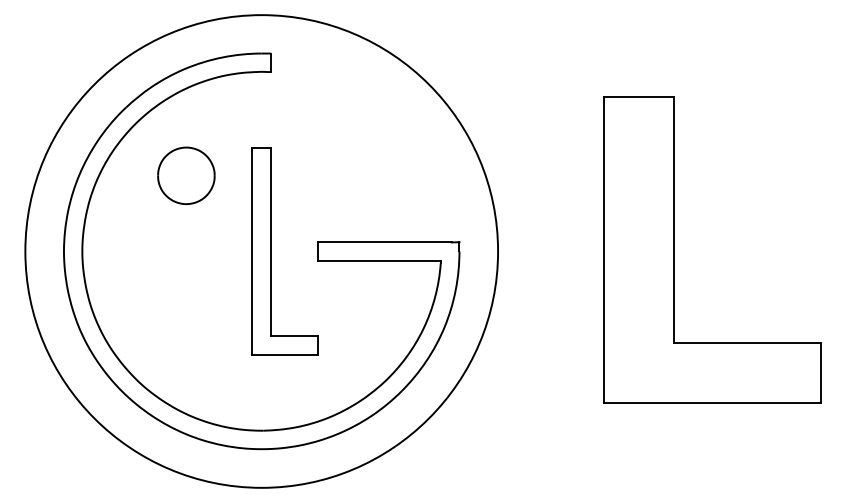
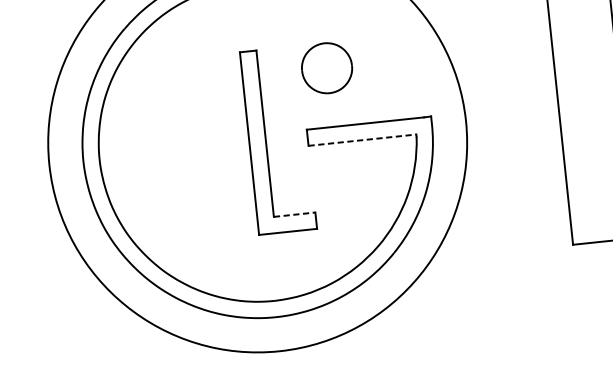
part: (186, 175) -> (327, 67), moved
line: (380, 260) -> (363, 139), solid -> dashed
line: (294, 336) -> (294, 214), solid -> dashed

